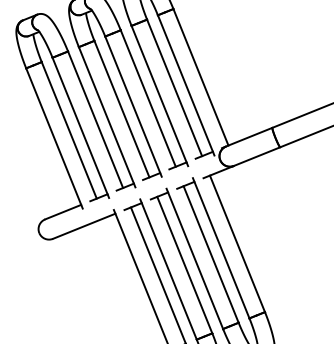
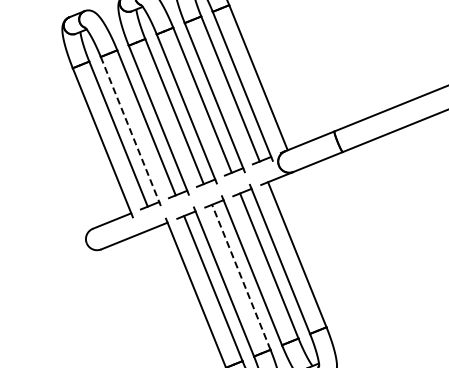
line: (81, 127) -> (131, 131), solid -> dashed
line: (184, 264) -> (241, 276), solid -> dashed

